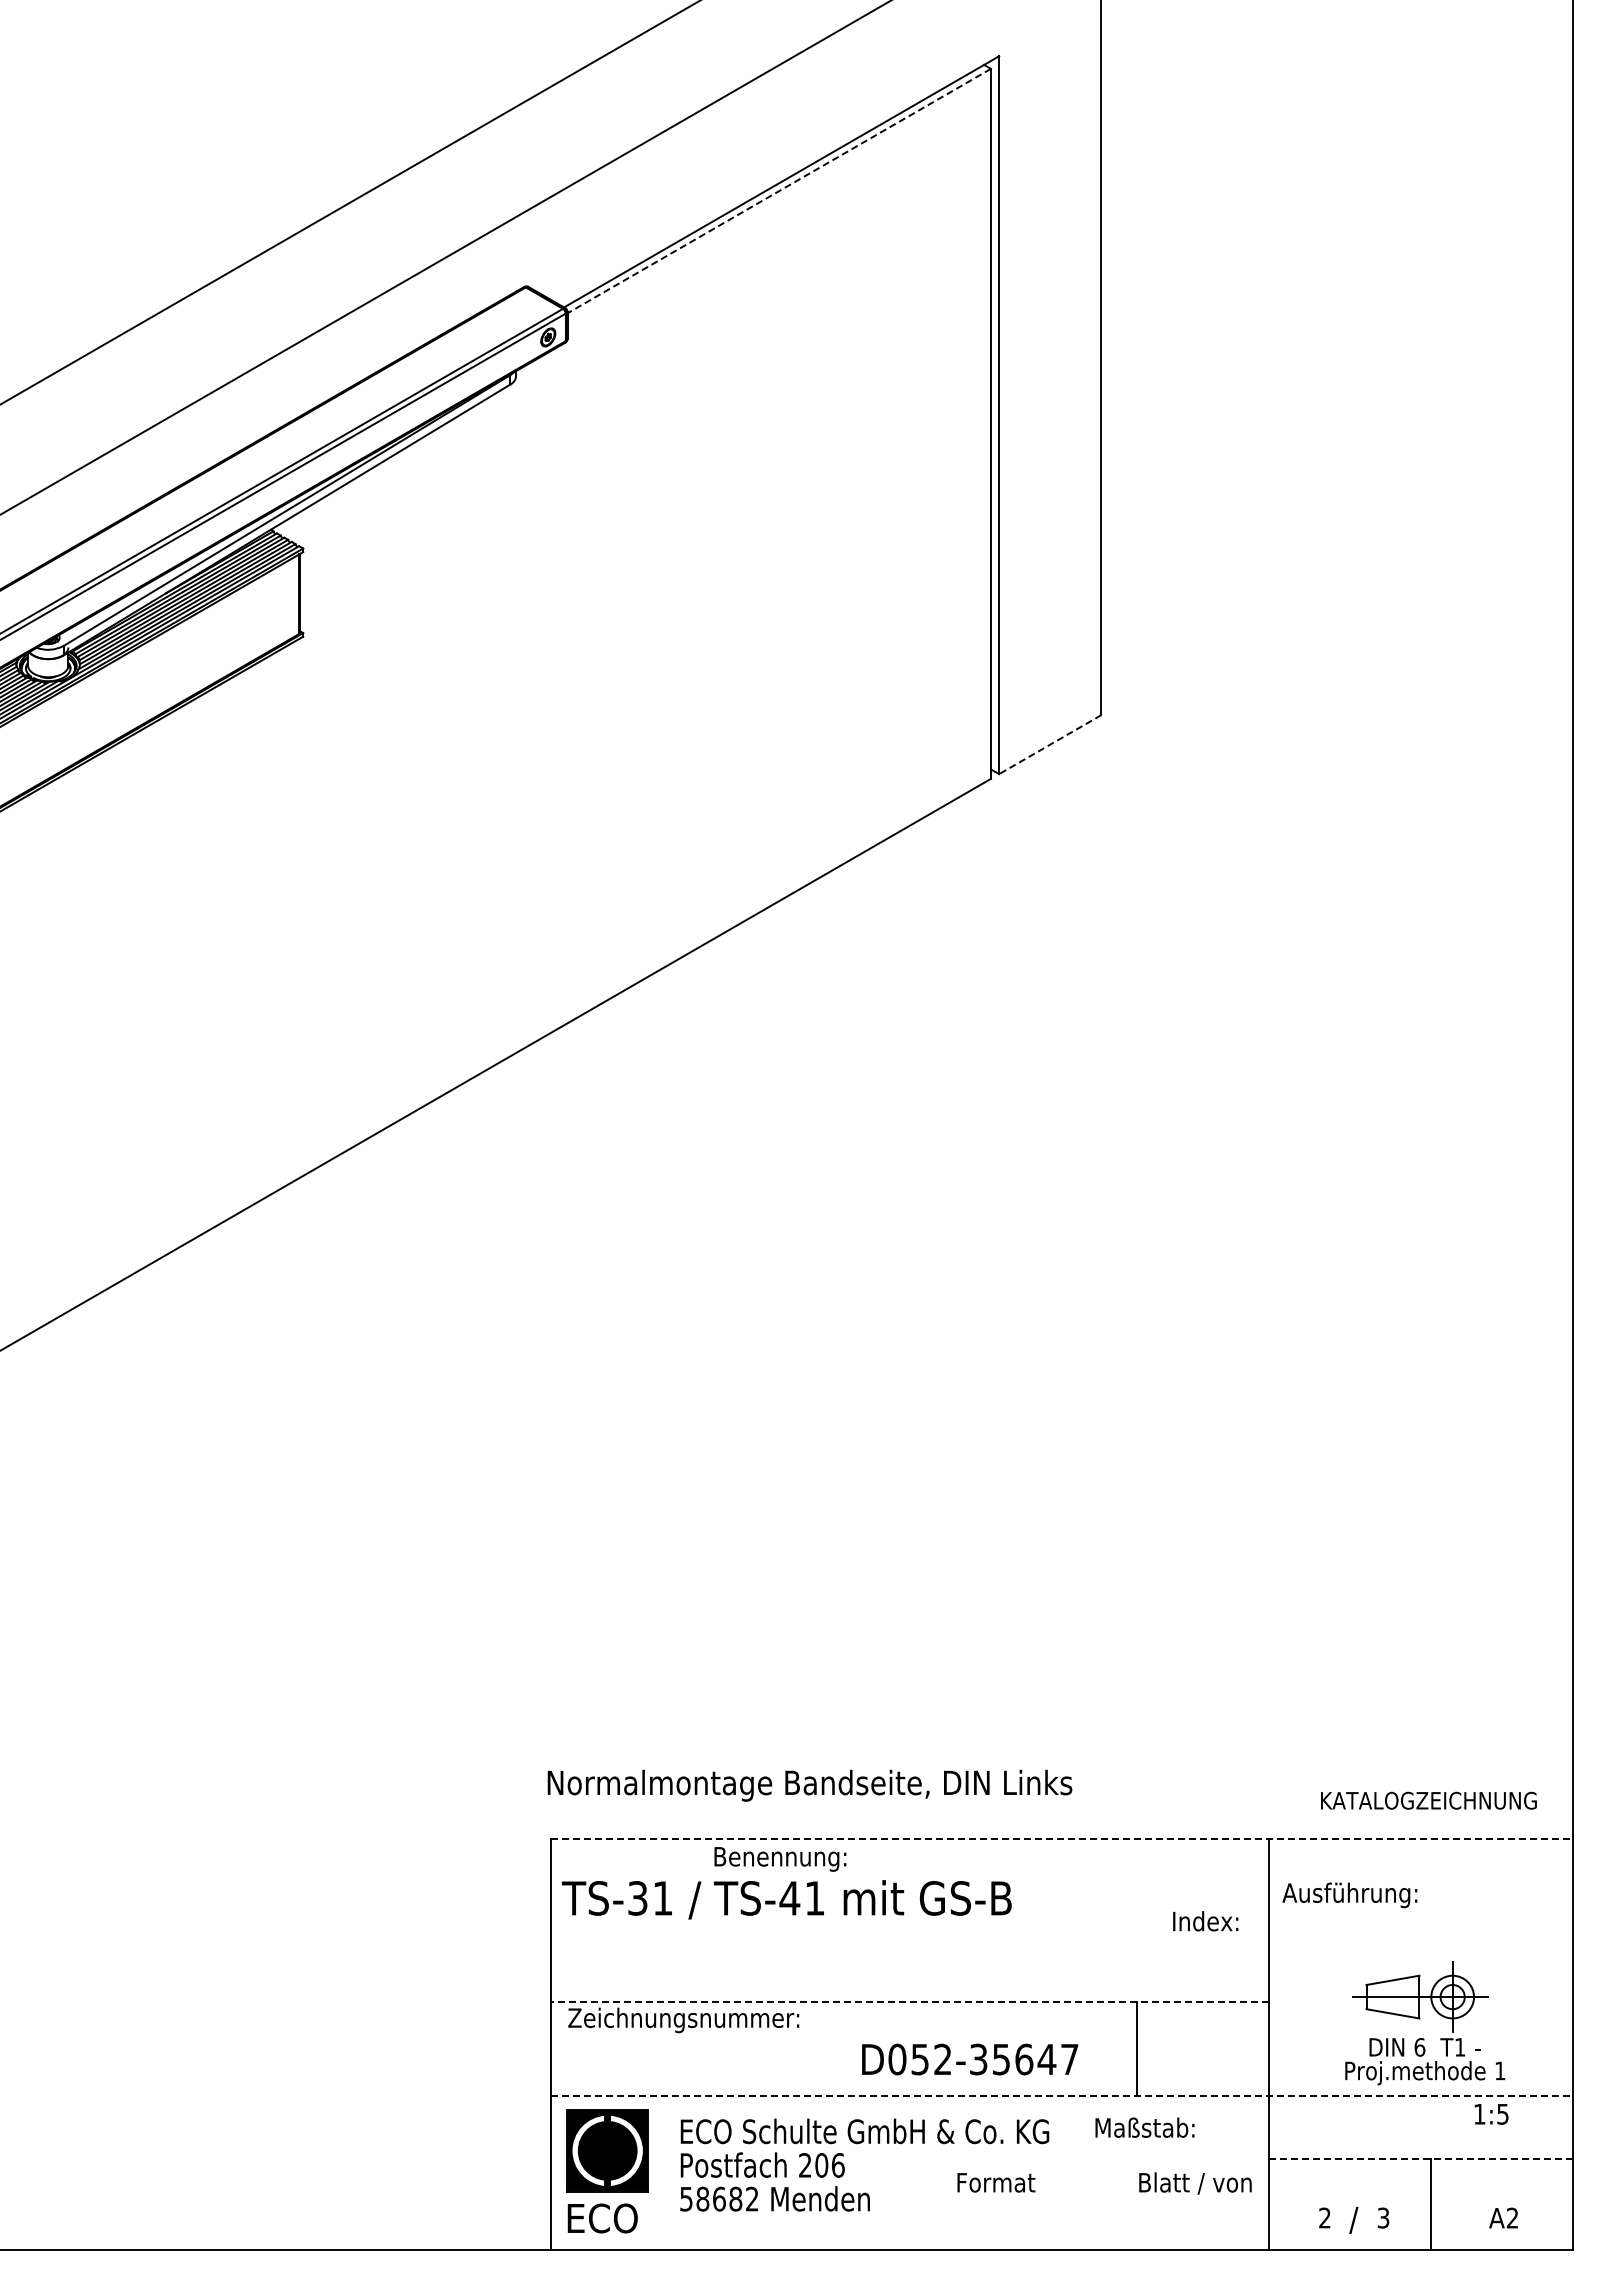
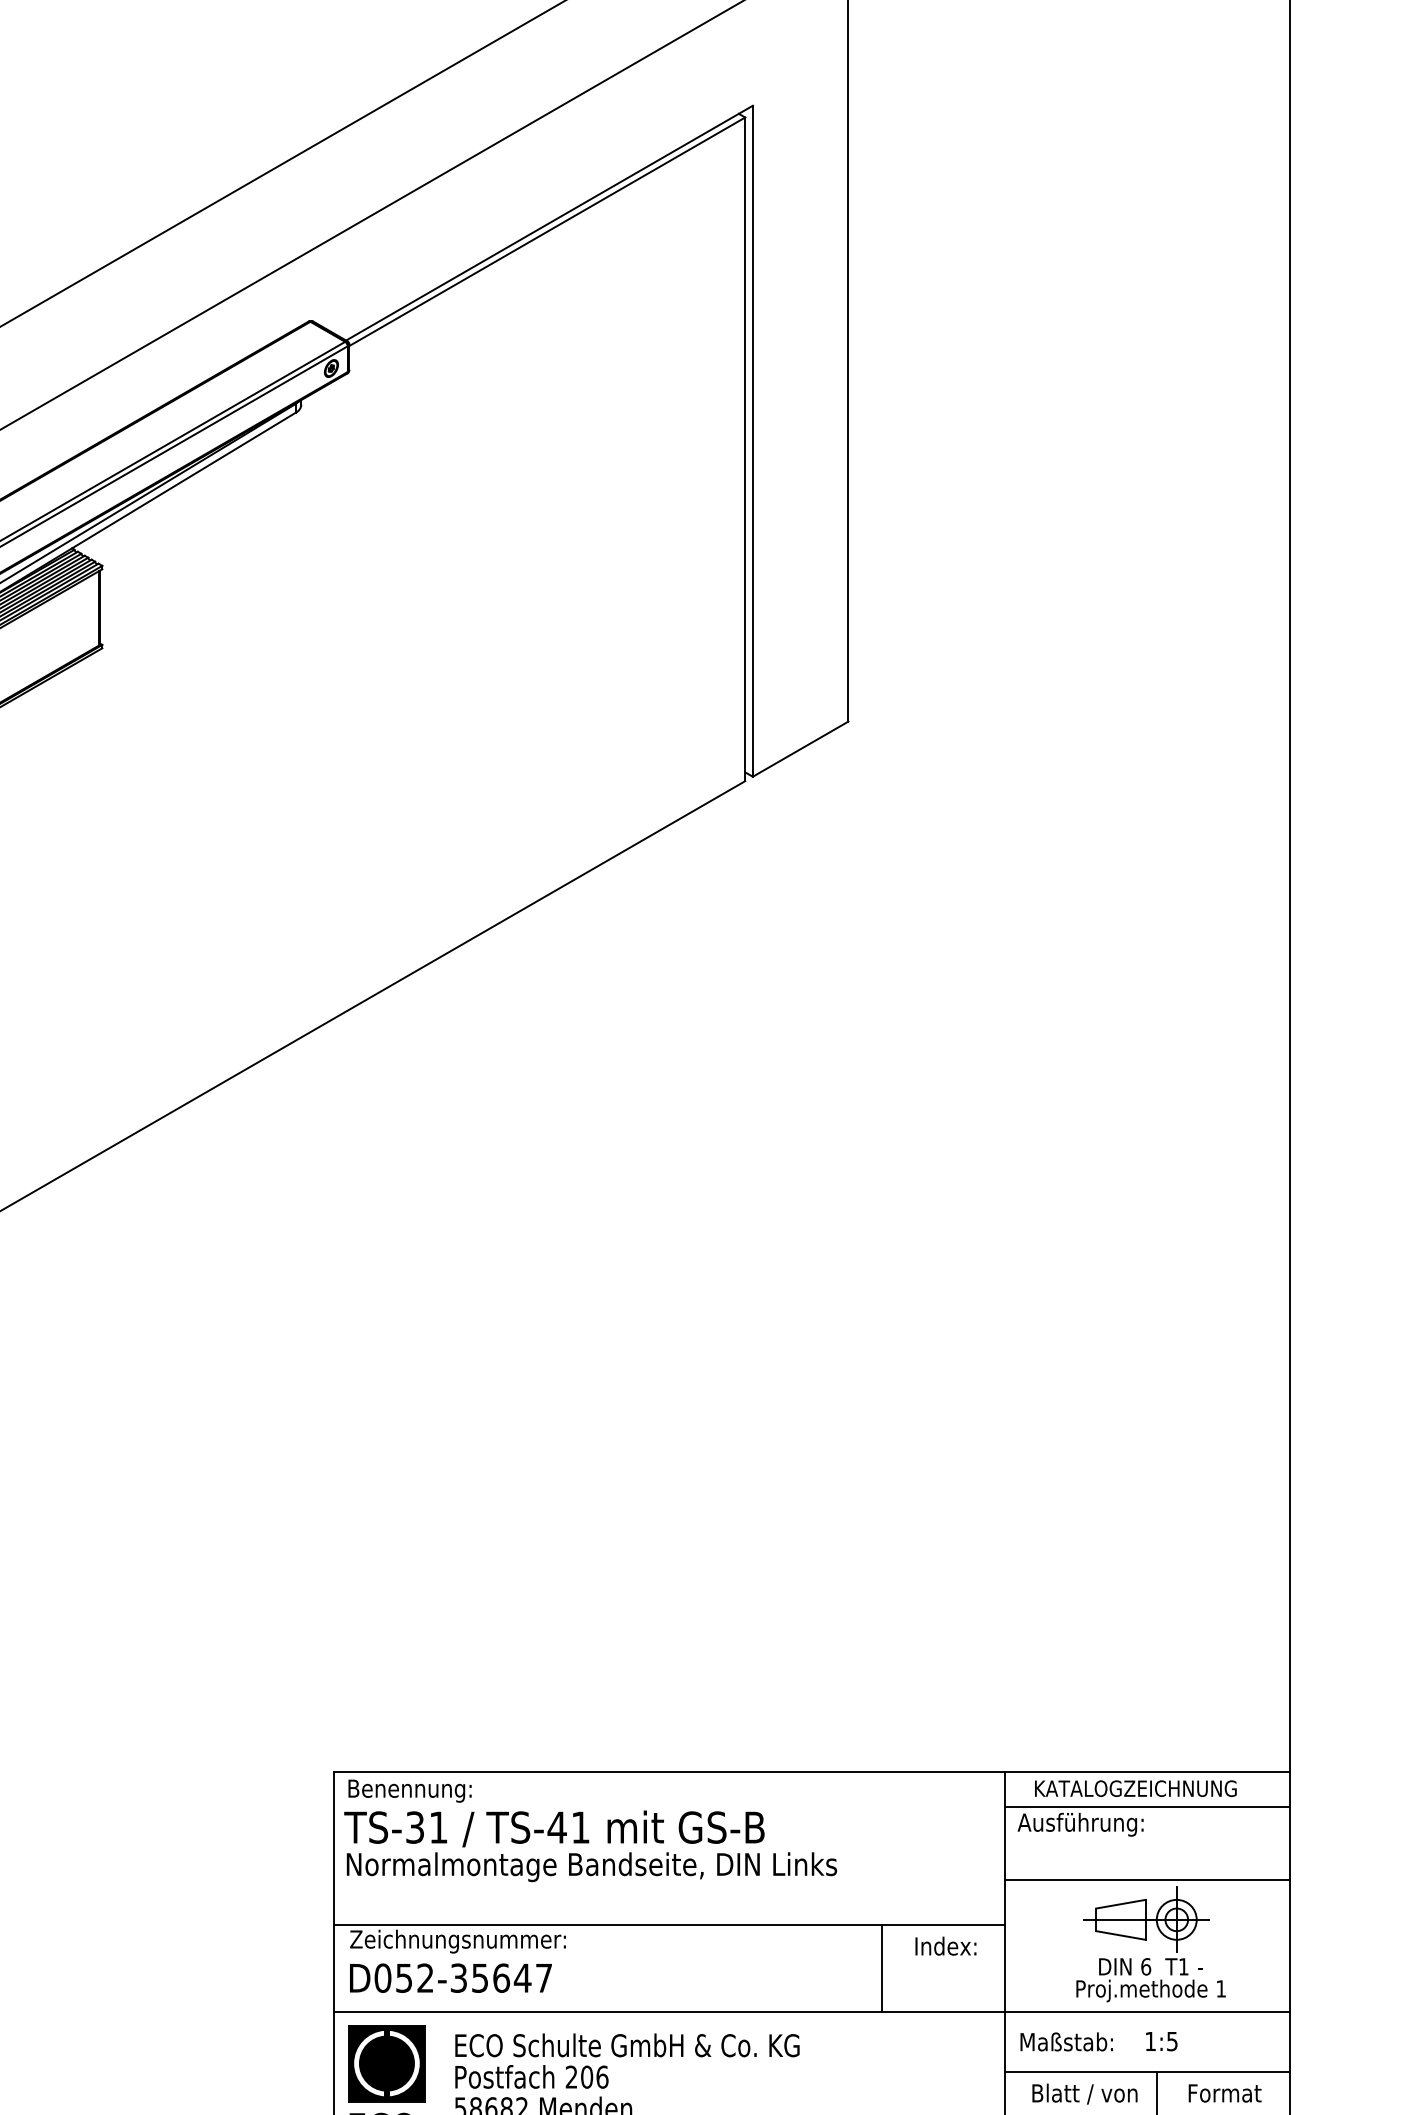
line: (778, 191) -> (546, 232), dashed -> solid
line: (1049, 744) -> (799, 749), dashed -> solid
text: (809, 1785) -> (591, 1866), moved
text: (1428, 1800) -> (1135, 1788), moved
line: (1063, 1839) -> (813, 1772), dashed -> solid
text: (780, 1859) -> (410, 1791), moved
line: (1421, 1876) -> (1147, 1807), added
text: (1205, 1921) -> (945, 1946), moved
line: (1421, 1954) -> (1147, 1880), added
line: (910, 2002) -> (669, 1924), dashed -> solid
text: (970, 2059) -> (451, 1978), moved
line: (1062, 2095) -> (812, 2011), dashed -> solid
text: (1491, 2114) -> (1161, 2041), moved
text: (1144, 2127) -> (1066, 2041), moved
line: (1421, 2159) -> (1147, 2071), dashed -> solid
text: (996, 2182) -> (1225, 2093), moved
text: (1195, 2183) -> (1085, 2094), moved

